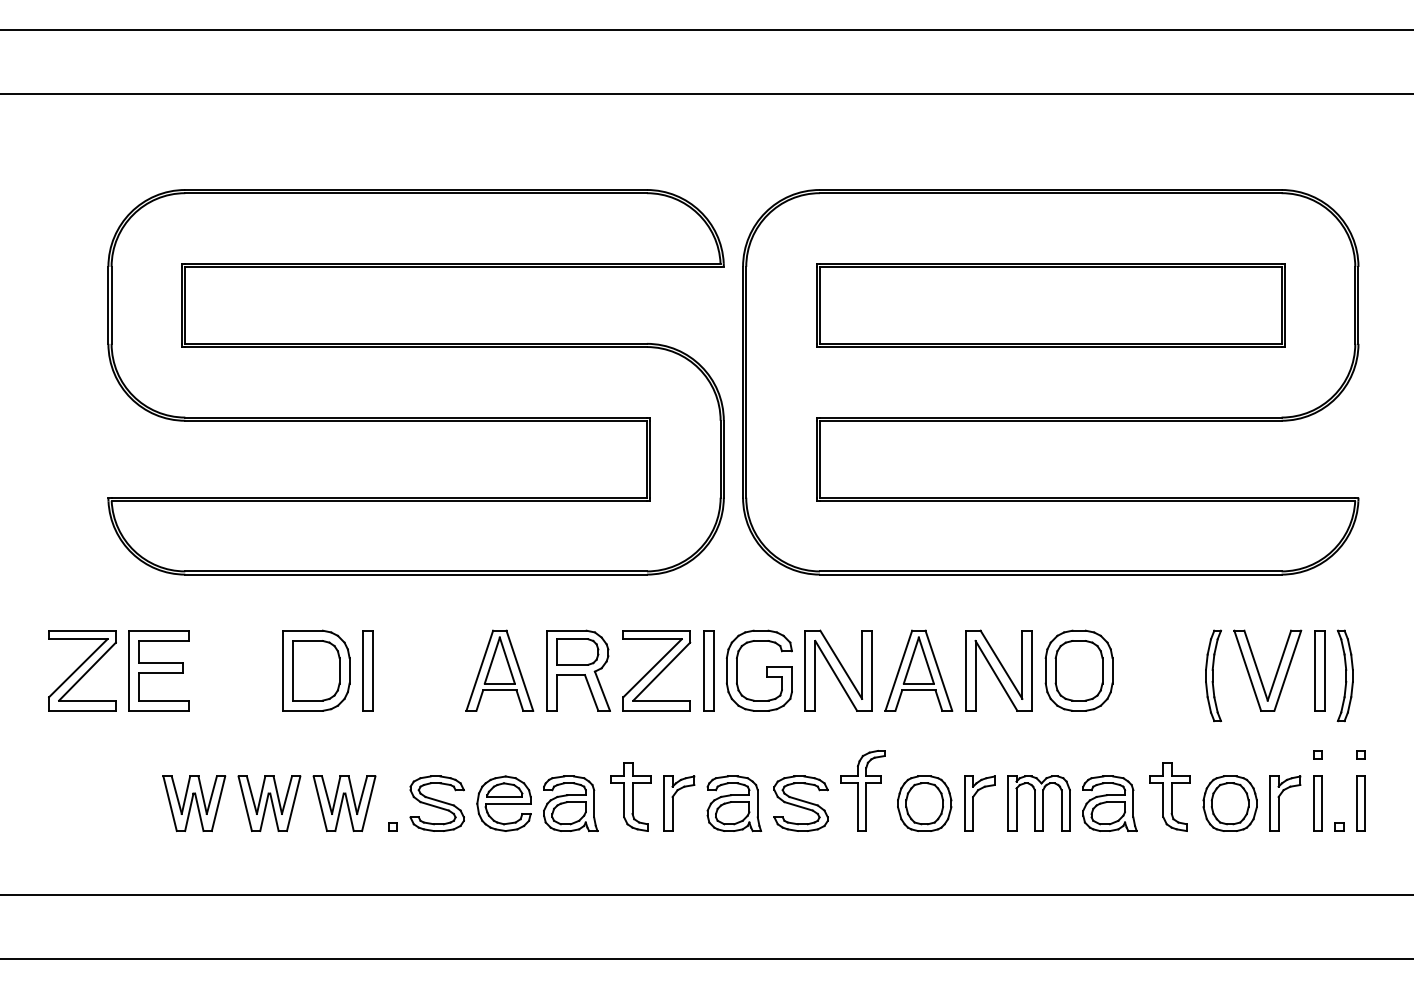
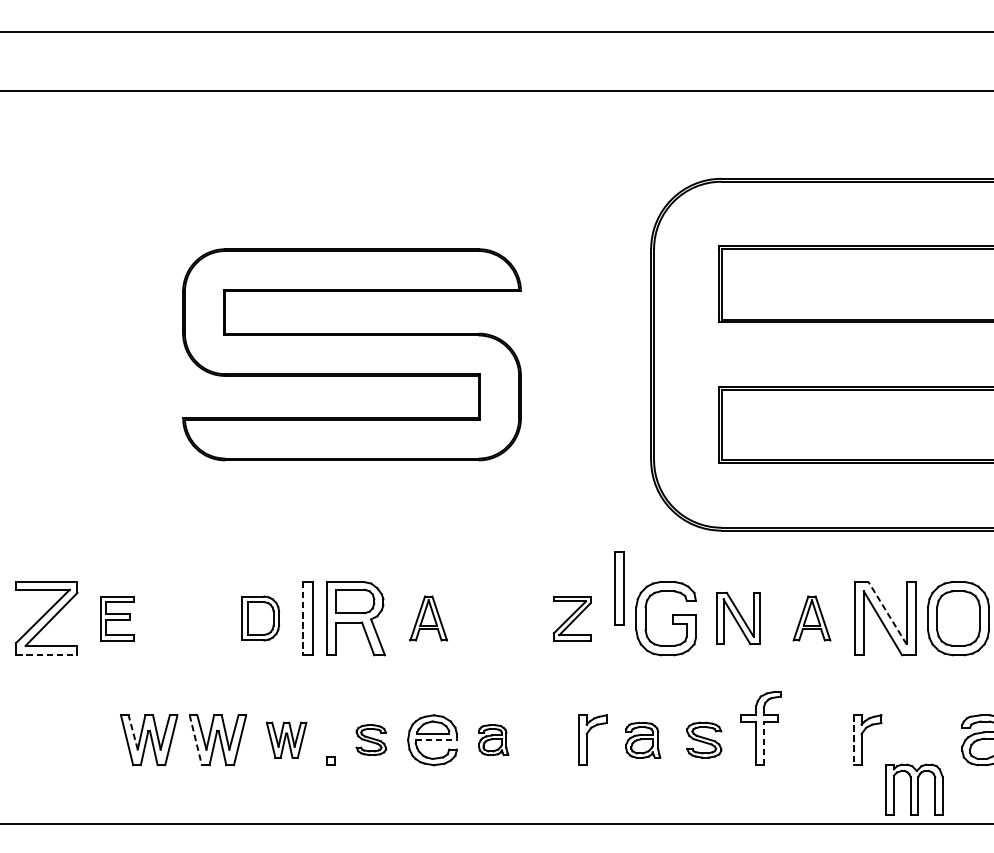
part: (415, 382) -> (351, 354), size x0.6
line: (1001, 664) -> (887, 612), solid -> dashed
part: (158, 670) -> (116, 618), size x0.6
part: (316, 670) -> (260, 618), size x0.6
part: (499, 670) -> (428, 618), size x0.6
part: (578, 670) -> (356, 618), moved
part: (656, 670) -> (571, 618), size x0.6
part: (708, 670) -> (619, 588), moved
part: (838, 670) -> (738, 618), size x0.7
part: (918, 670) -> (811, 618), size x0.6
line: (362, 671) -> (303, 619), solid -> dashed
line: (82, 710) -> (46, 654), solid -> dashed
line: (176, 794) -> (132, 731), solid -> dashed
part: (630, 796) -> (548, 733), removed
part: (344, 803) -> (286, 740), size x0.7
part: (436, 803) -> (370, 740), size x0.6
line: (508, 803) -> (436, 740), solid -> dashed
part: (570, 803) -> (493, 740), size x0.6
part: (734, 803) -> (643, 740), size x0.7
part: (800, 803) -> (703, 740), size x0.7
part: (924, 803) -> (817, 740), removed
part: (1038, 803) -> (914, 789), moved
line: (245, 804) -> (196, 740), solid -> dashed
line: (964, 804) -> (853, 740), solid -> dashed
line: (866, 807) -> (764, 743), solid -> dashed

